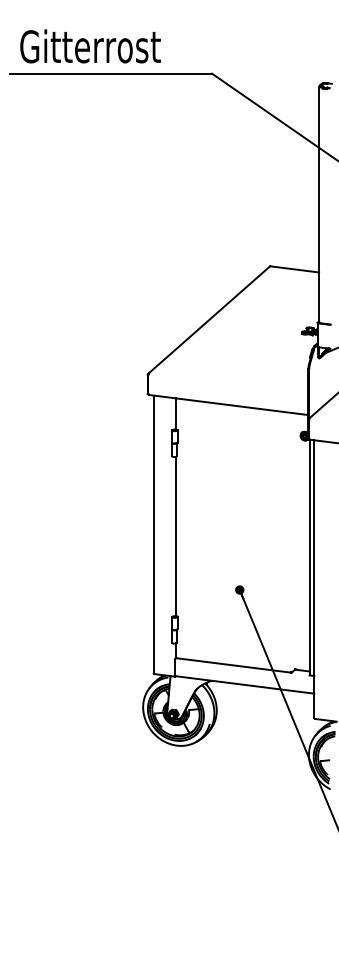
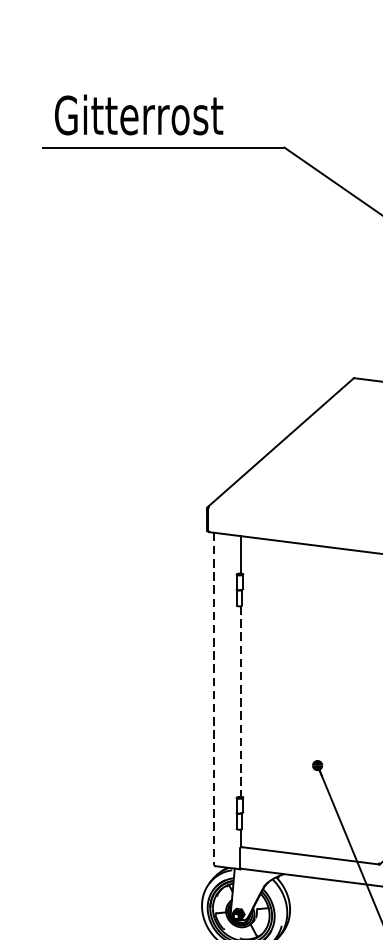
line: (153, 534) -> (214, 699), solid -> dashed
line: (175, 536) -> (240, 701), solid -> dashed

